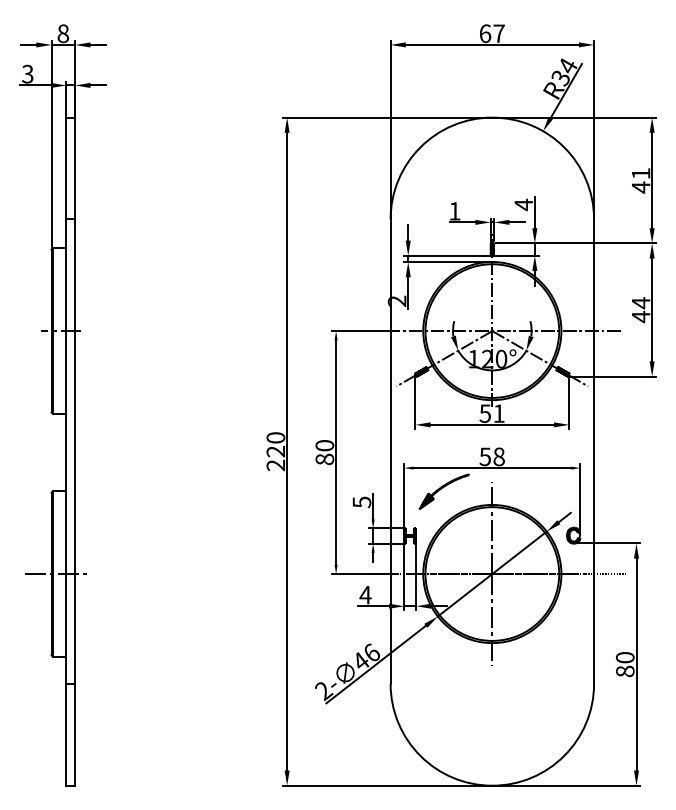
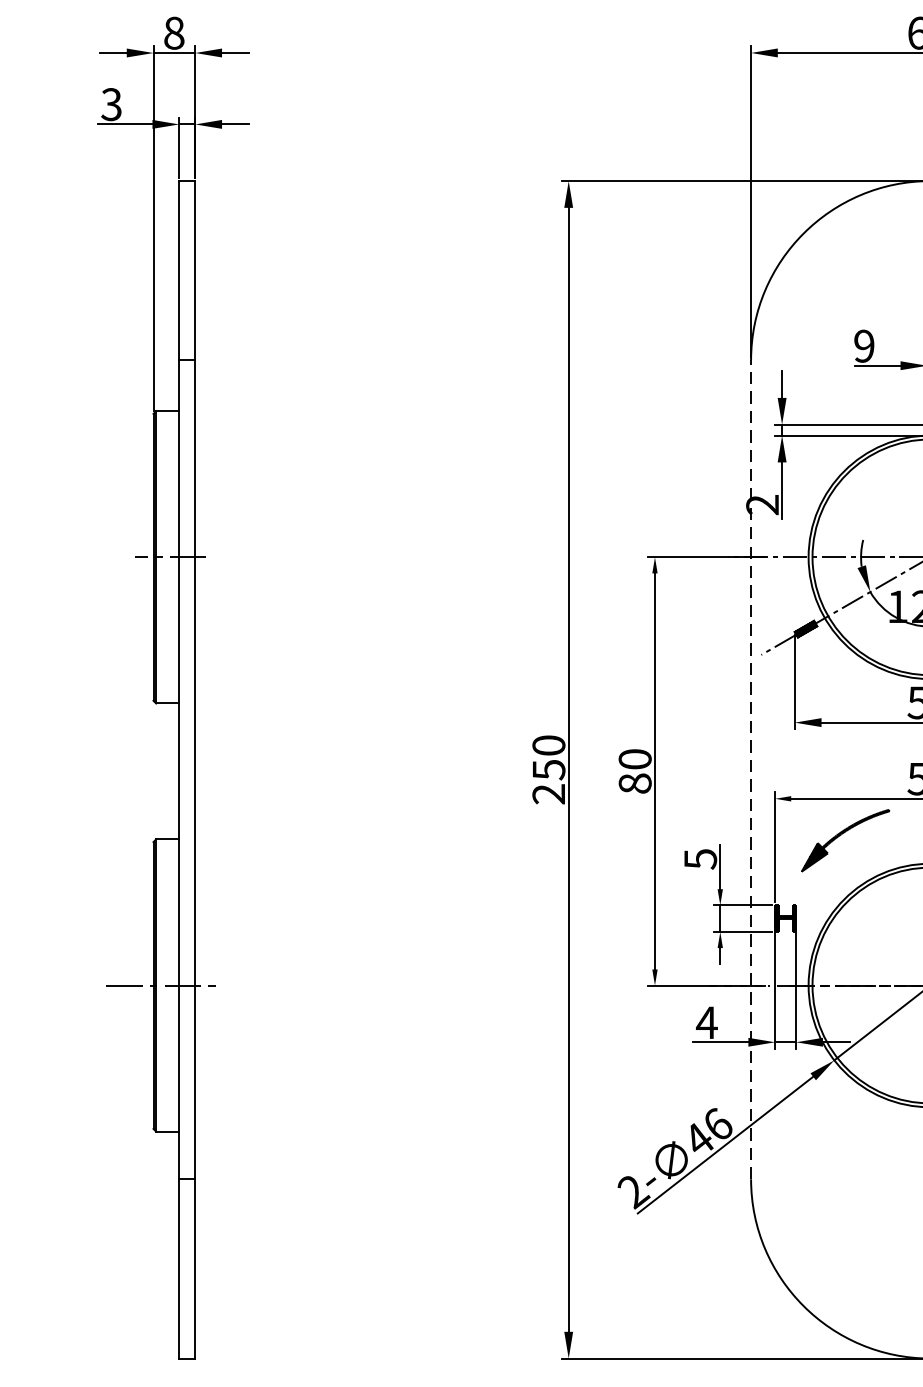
text: (454, 211) -> (863, 346), 1 -> 9
text: (275, 451) -> (548, 769), 220 -> 250
line: (390, 451) -> (750, 769), solid -> dashed

